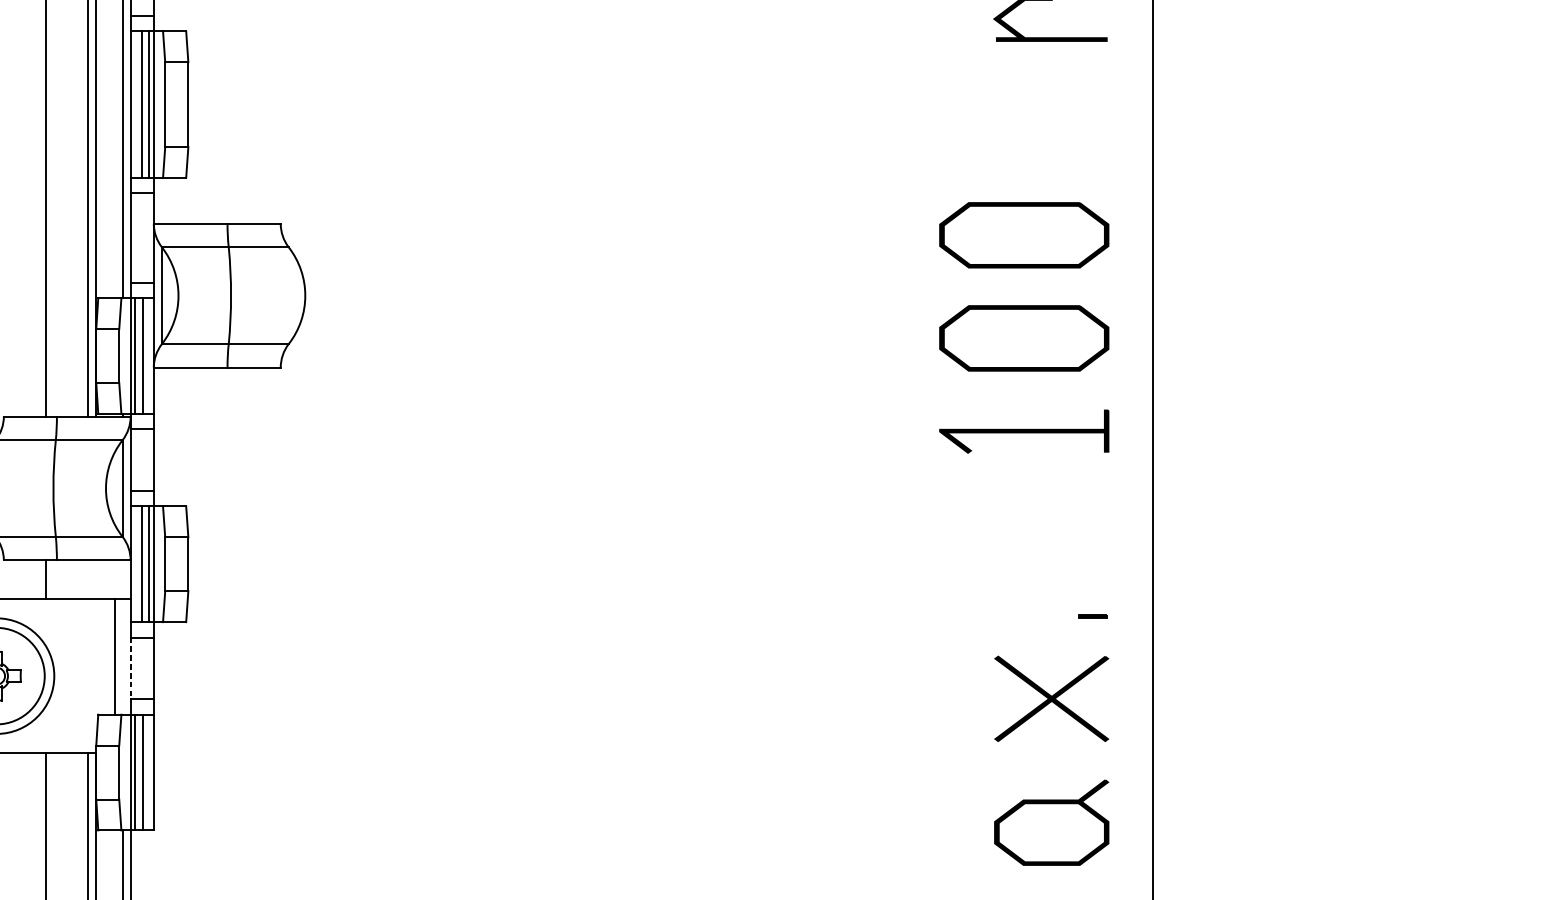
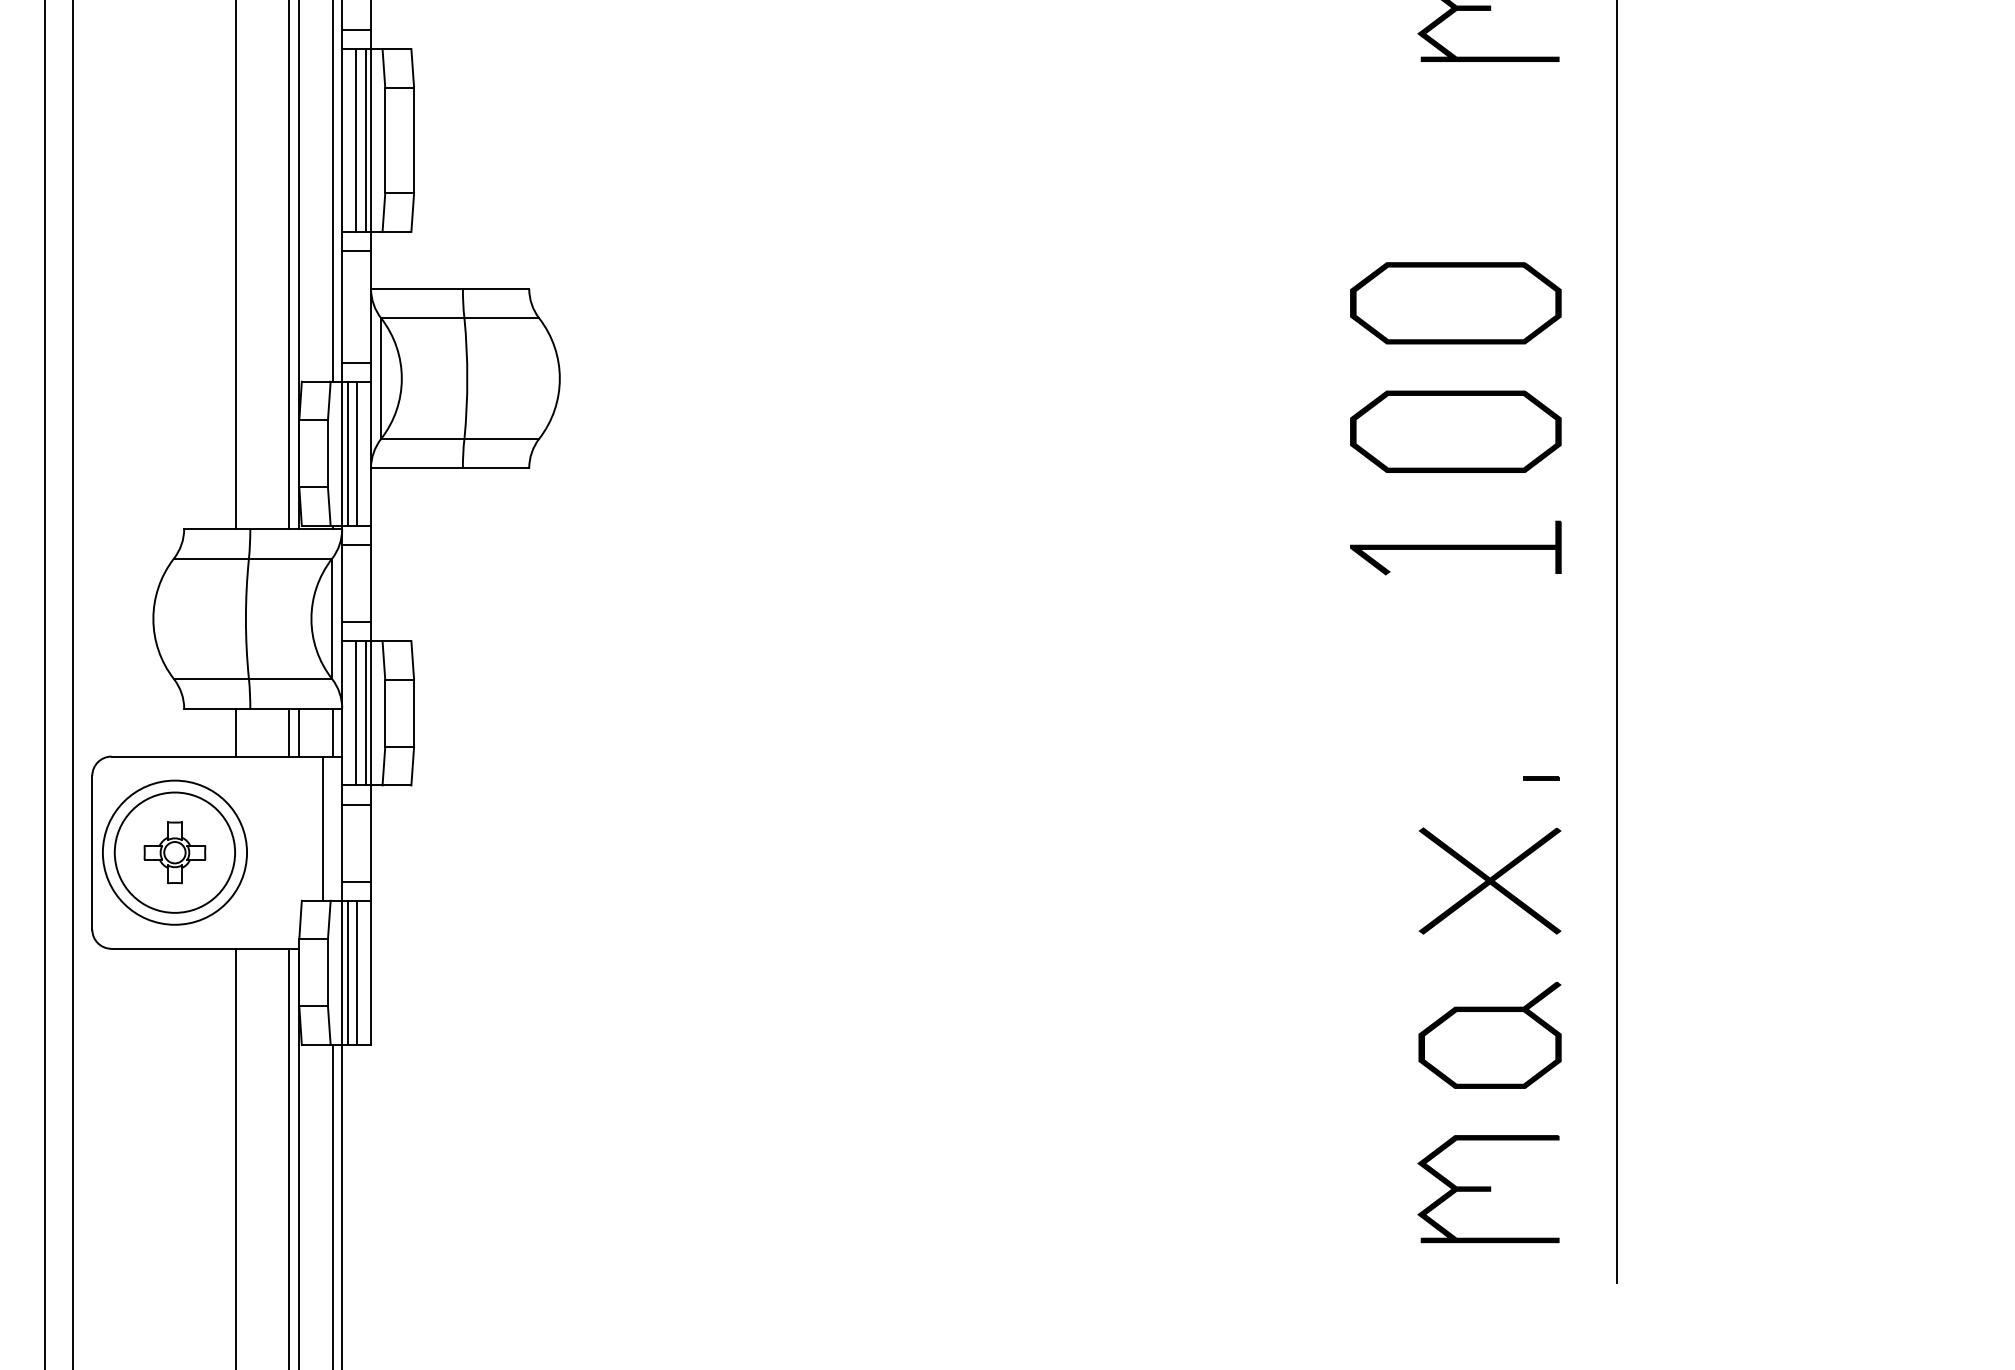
line: (87, 579) -> (288, 732), added
line: (95, 579) -> (298, 732), added
line: (122, 579) -> (332, 732), added
line: (130, 668) -> (342, 843), dashed -> solid

